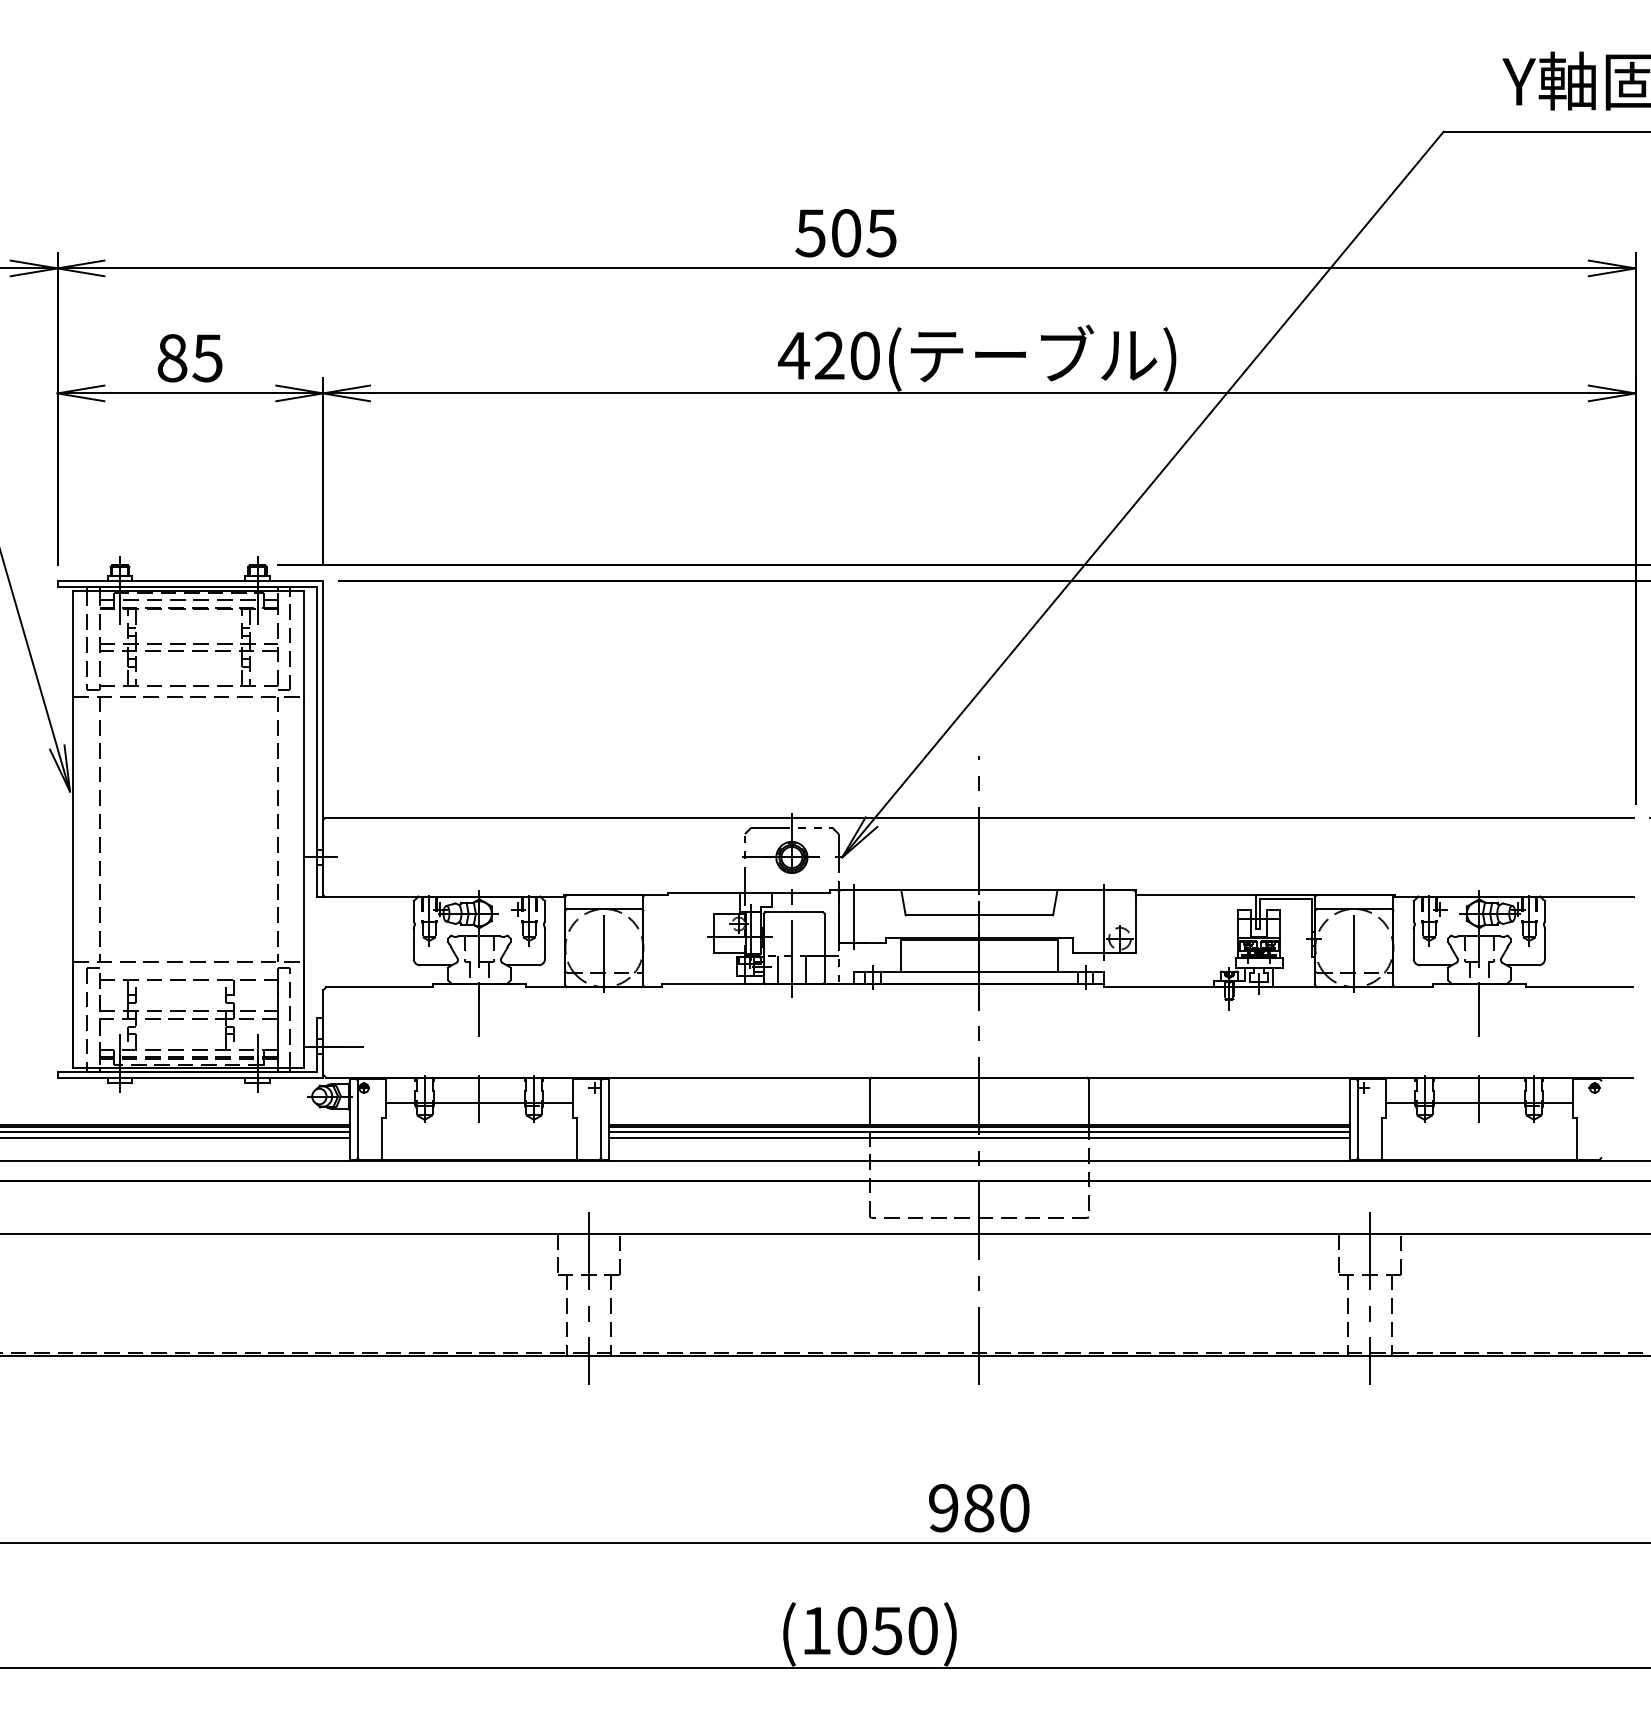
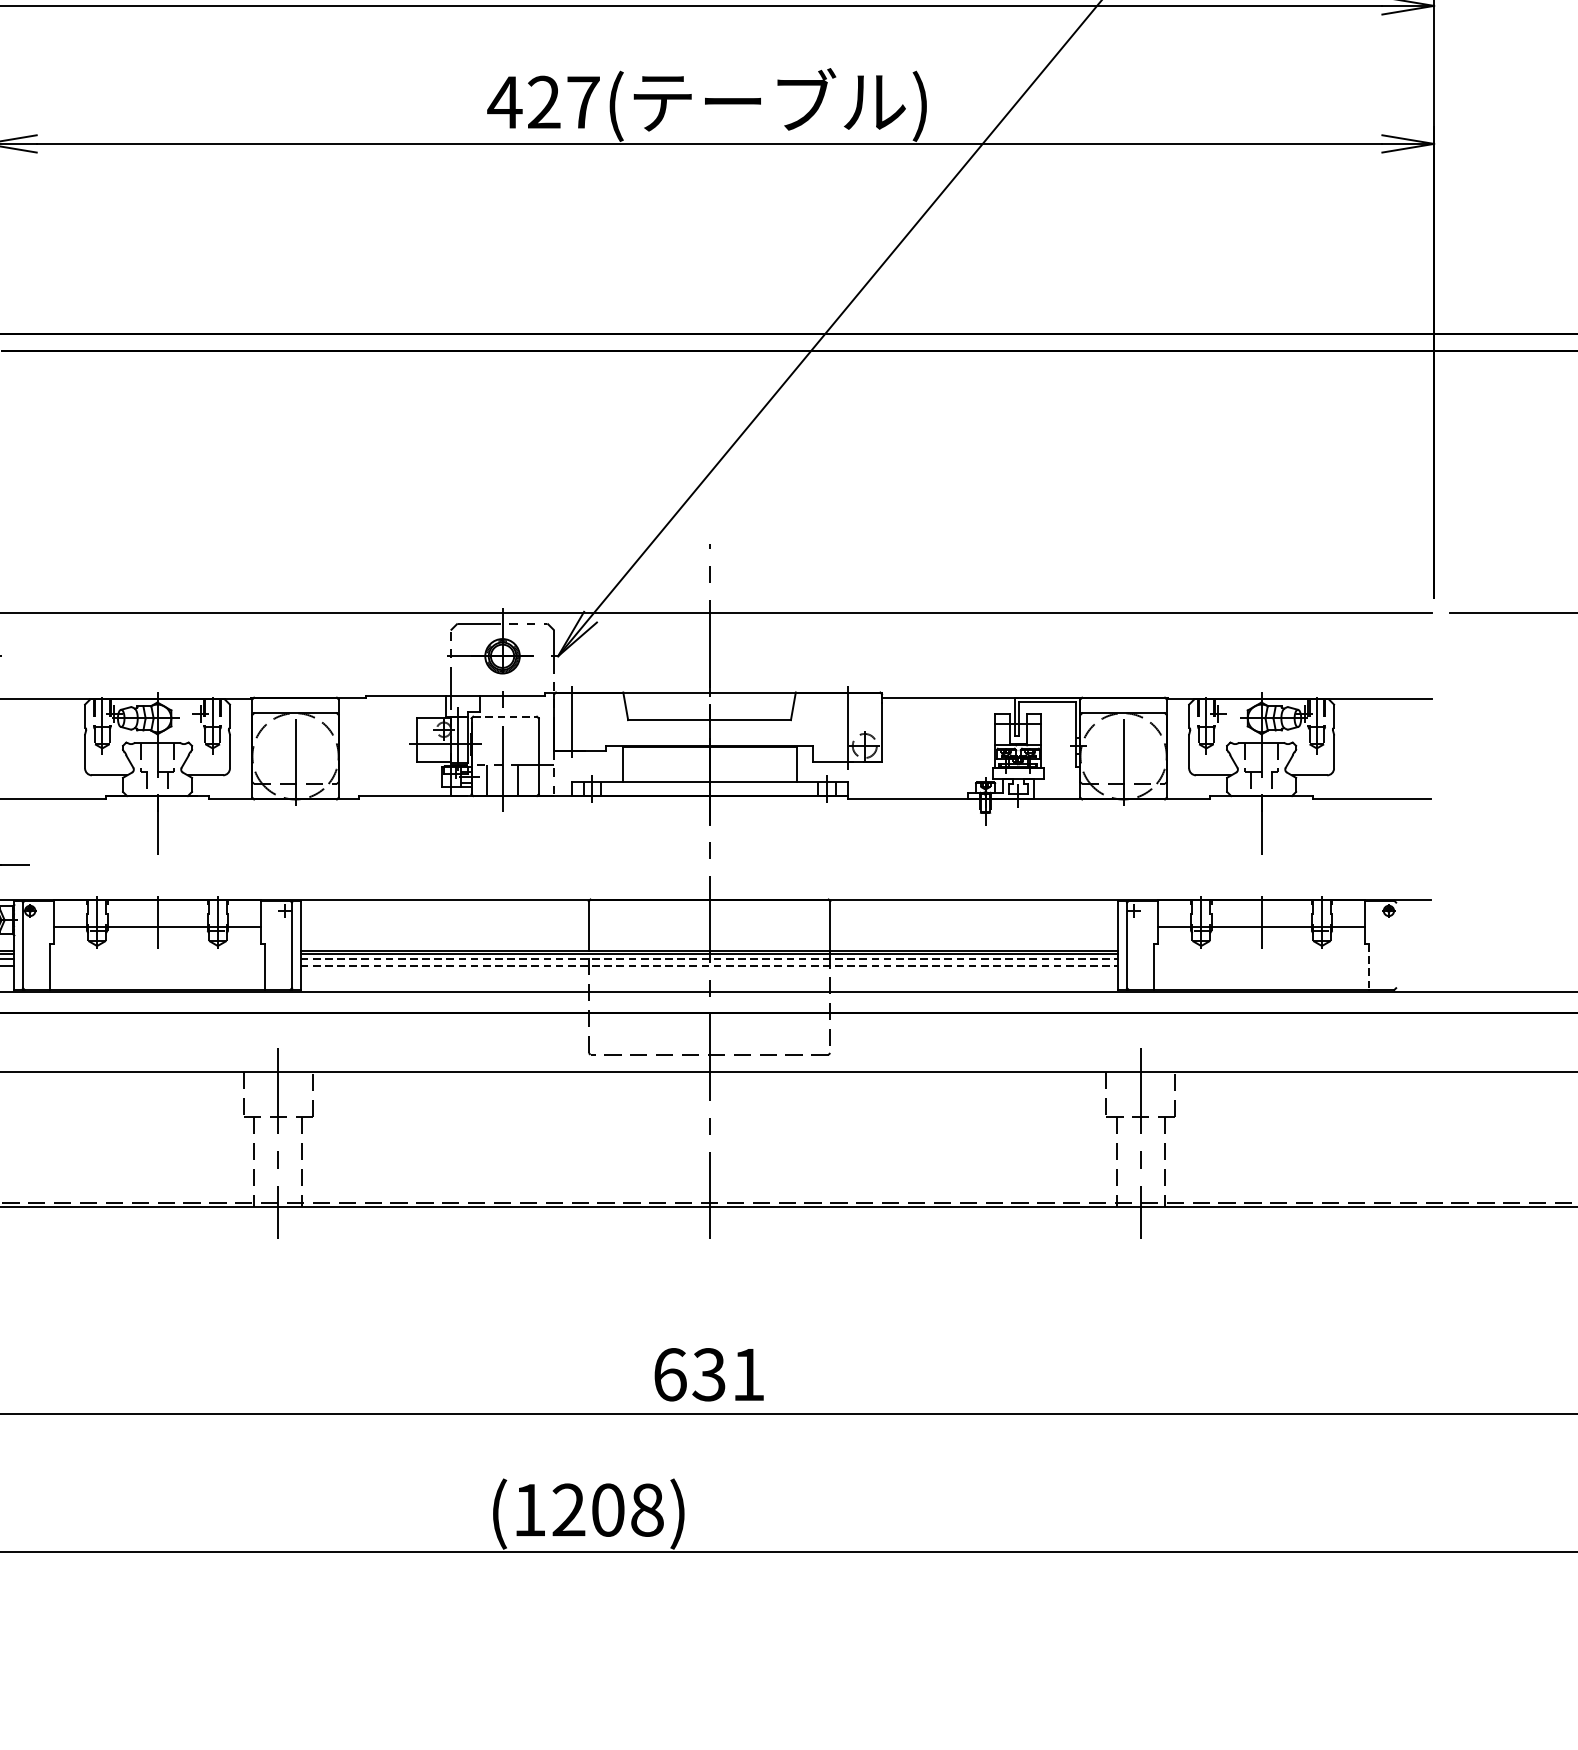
text: (865, 355) -> (583, 102), 420( -> 427(
line: (794, 912) -> (505, 717), solid -> dashed
line: (979, 1131) -> (709, 958), solid -> dashed
line: (979, 1138) -> (709, 966), solid -> dashed
line: (1576, 1138) -> (1368, 966), solid -> dashed
text: (979, 1508) -> (709, 1375), 980 -> 631
text: (887, 1630) -> (608, 1509), (1050) -> (1208)

